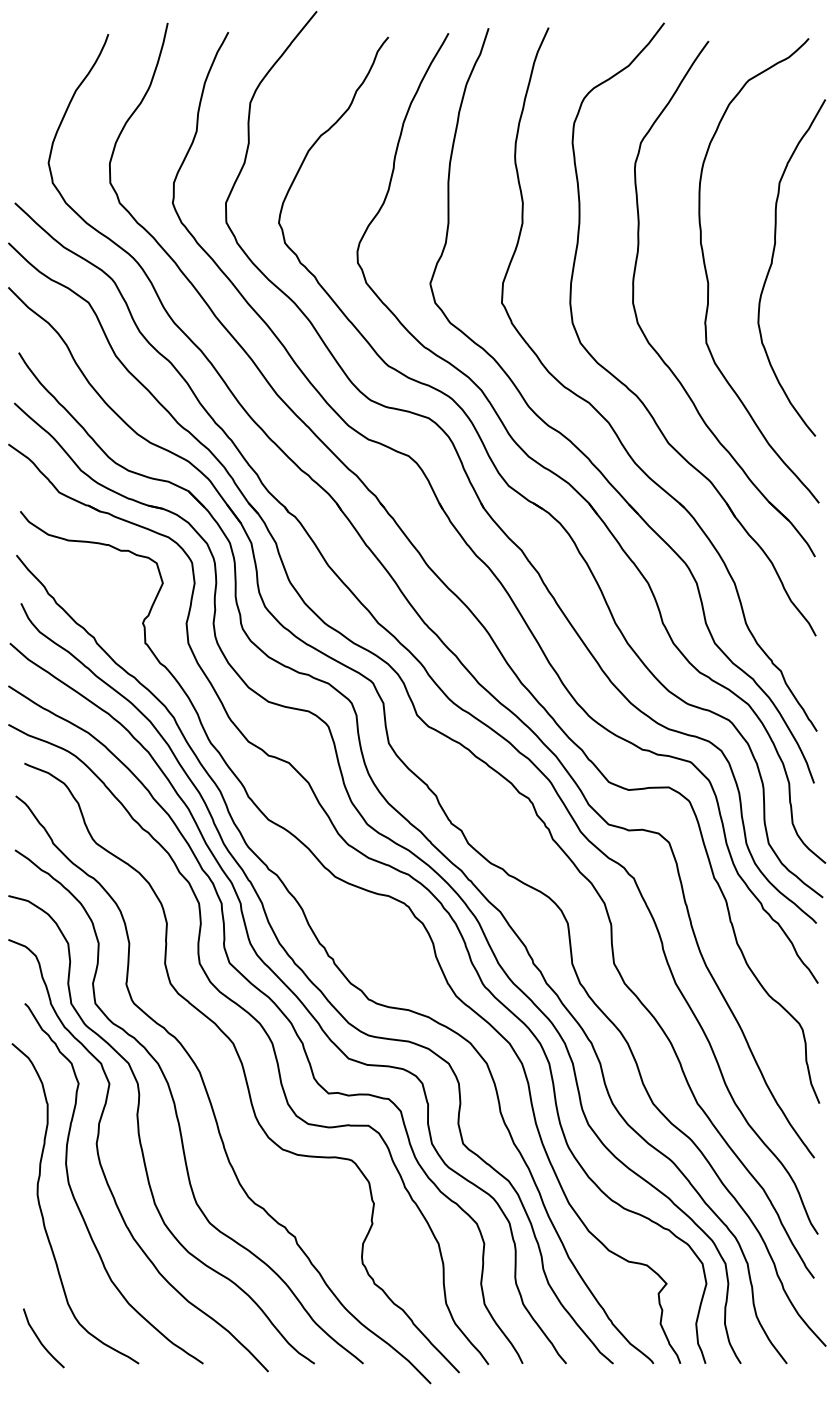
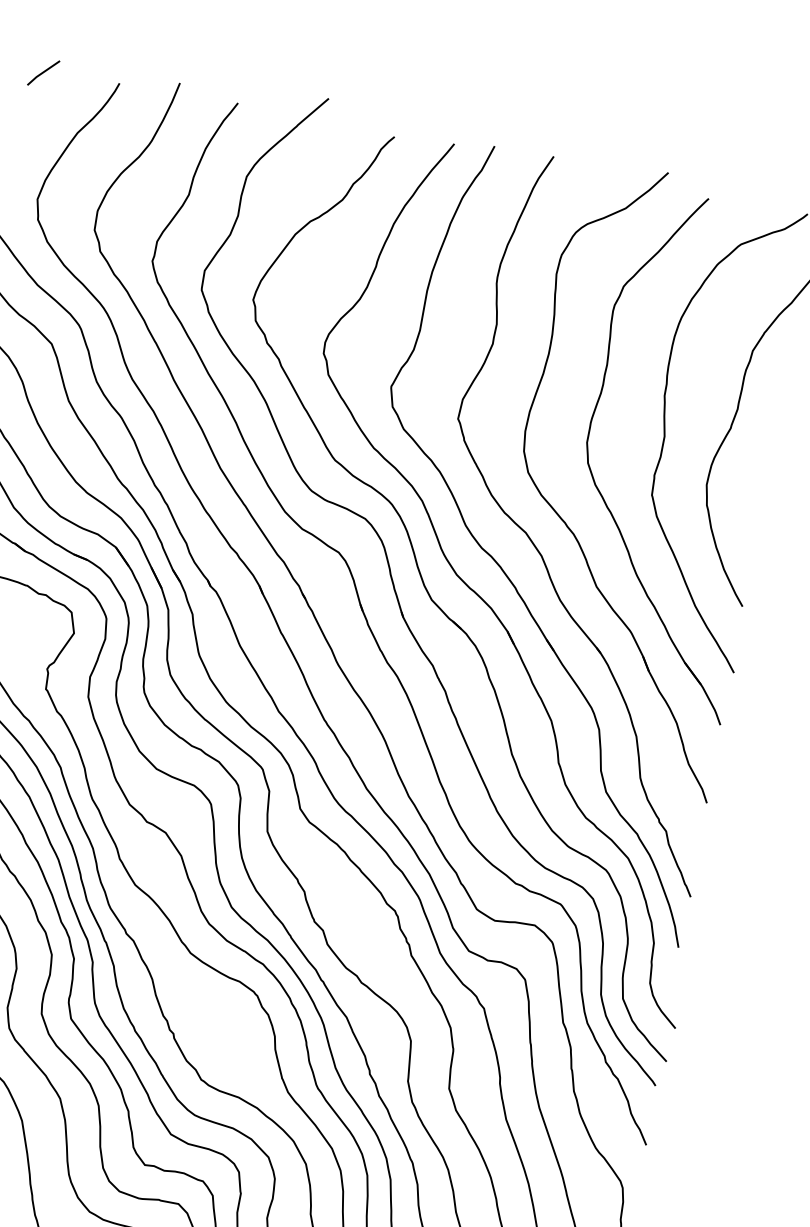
line: (31, 37) -> (43, 72), added

